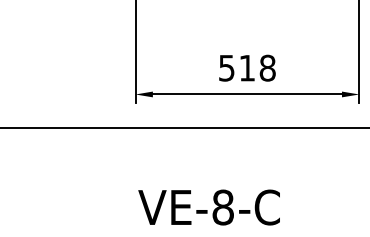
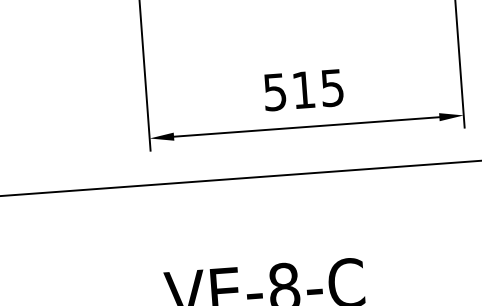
text: (267, 67) -> (332, 87), 518 -> 515

